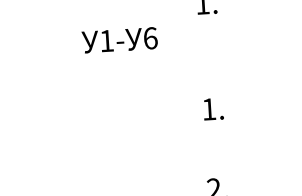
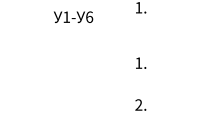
text: (119, 38) -> (73, 16), moved

